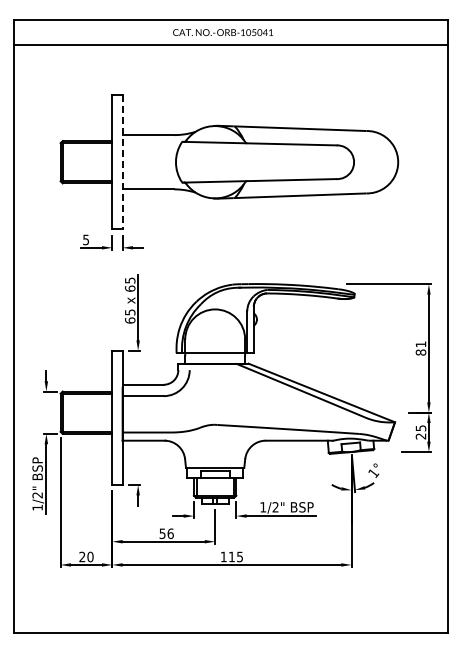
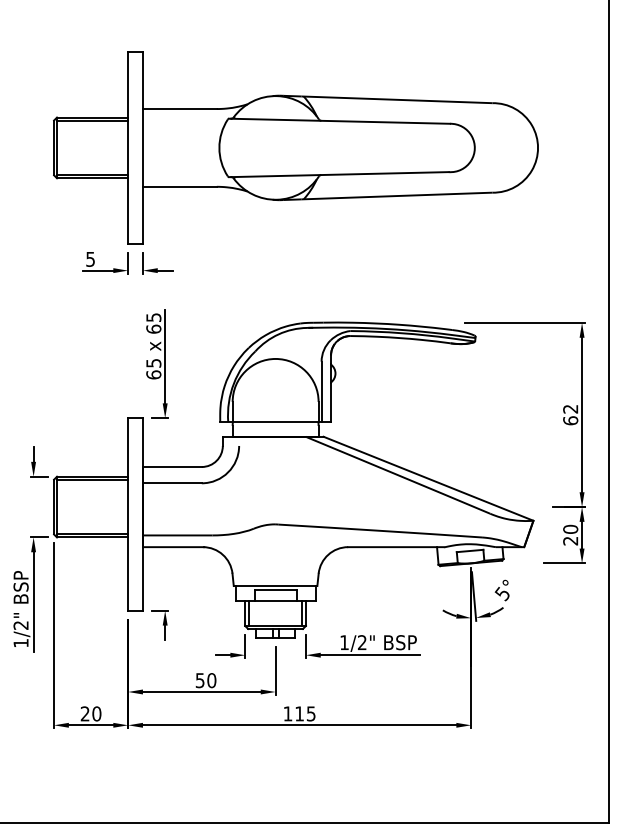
line: (122, 162) -> (142, 148), dashed -> solid
text: (420, 348) -> (569, 414), 81 -> 62
text: (420, 428) -> (569, 529), 25 -> 20
text: (373, 473) -> (502, 594), 1° -> 5°
text: (170, 533) -> (211, 680), 56 -> 50

